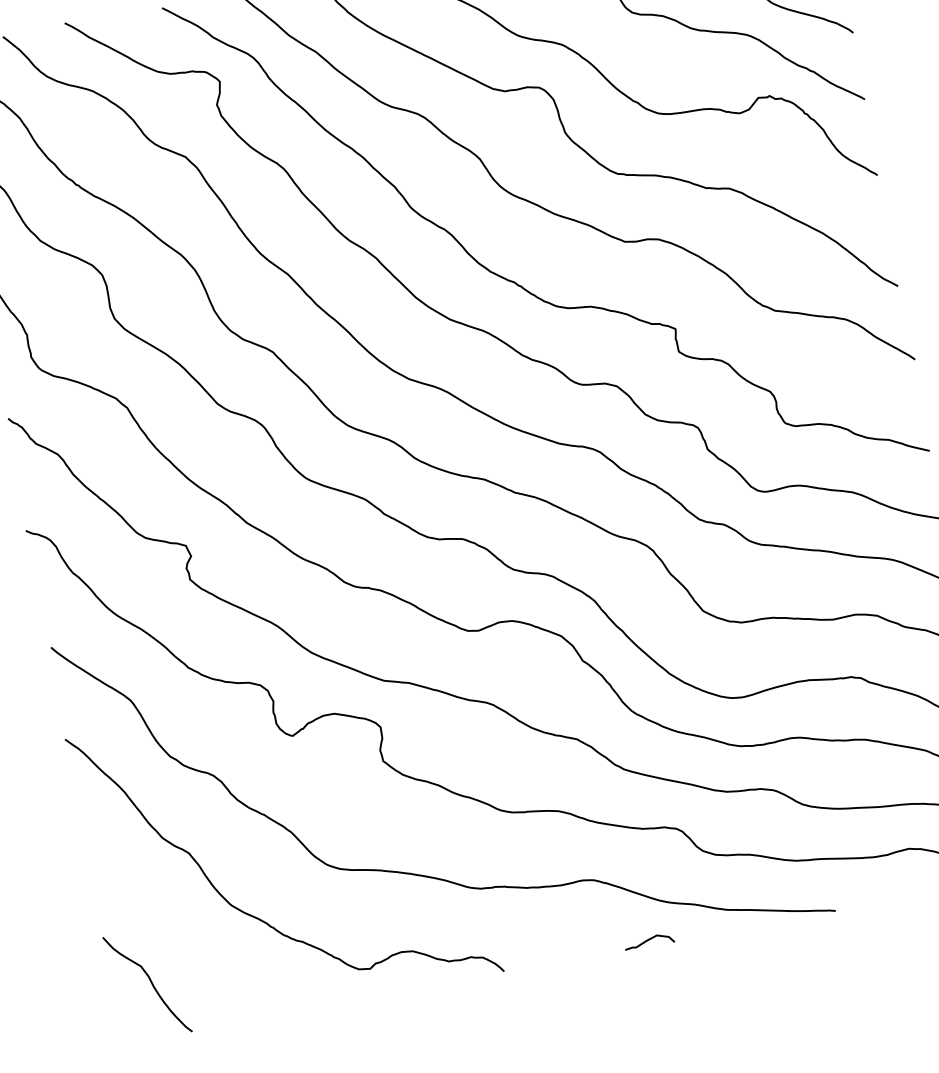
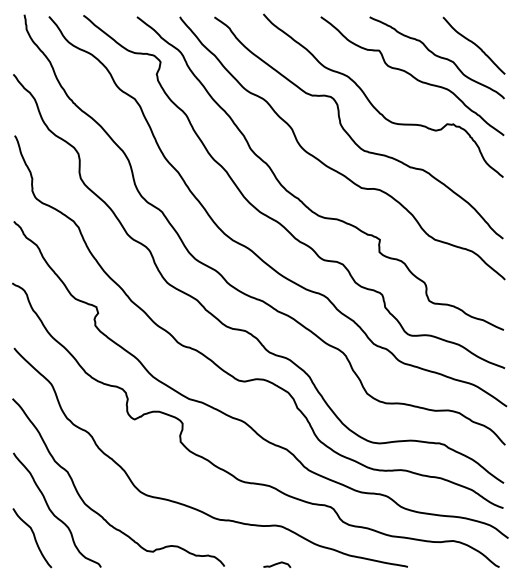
curve: (177, 931) -> (53, 512), added
curve: (649, 940) -> (277, 564), moved

